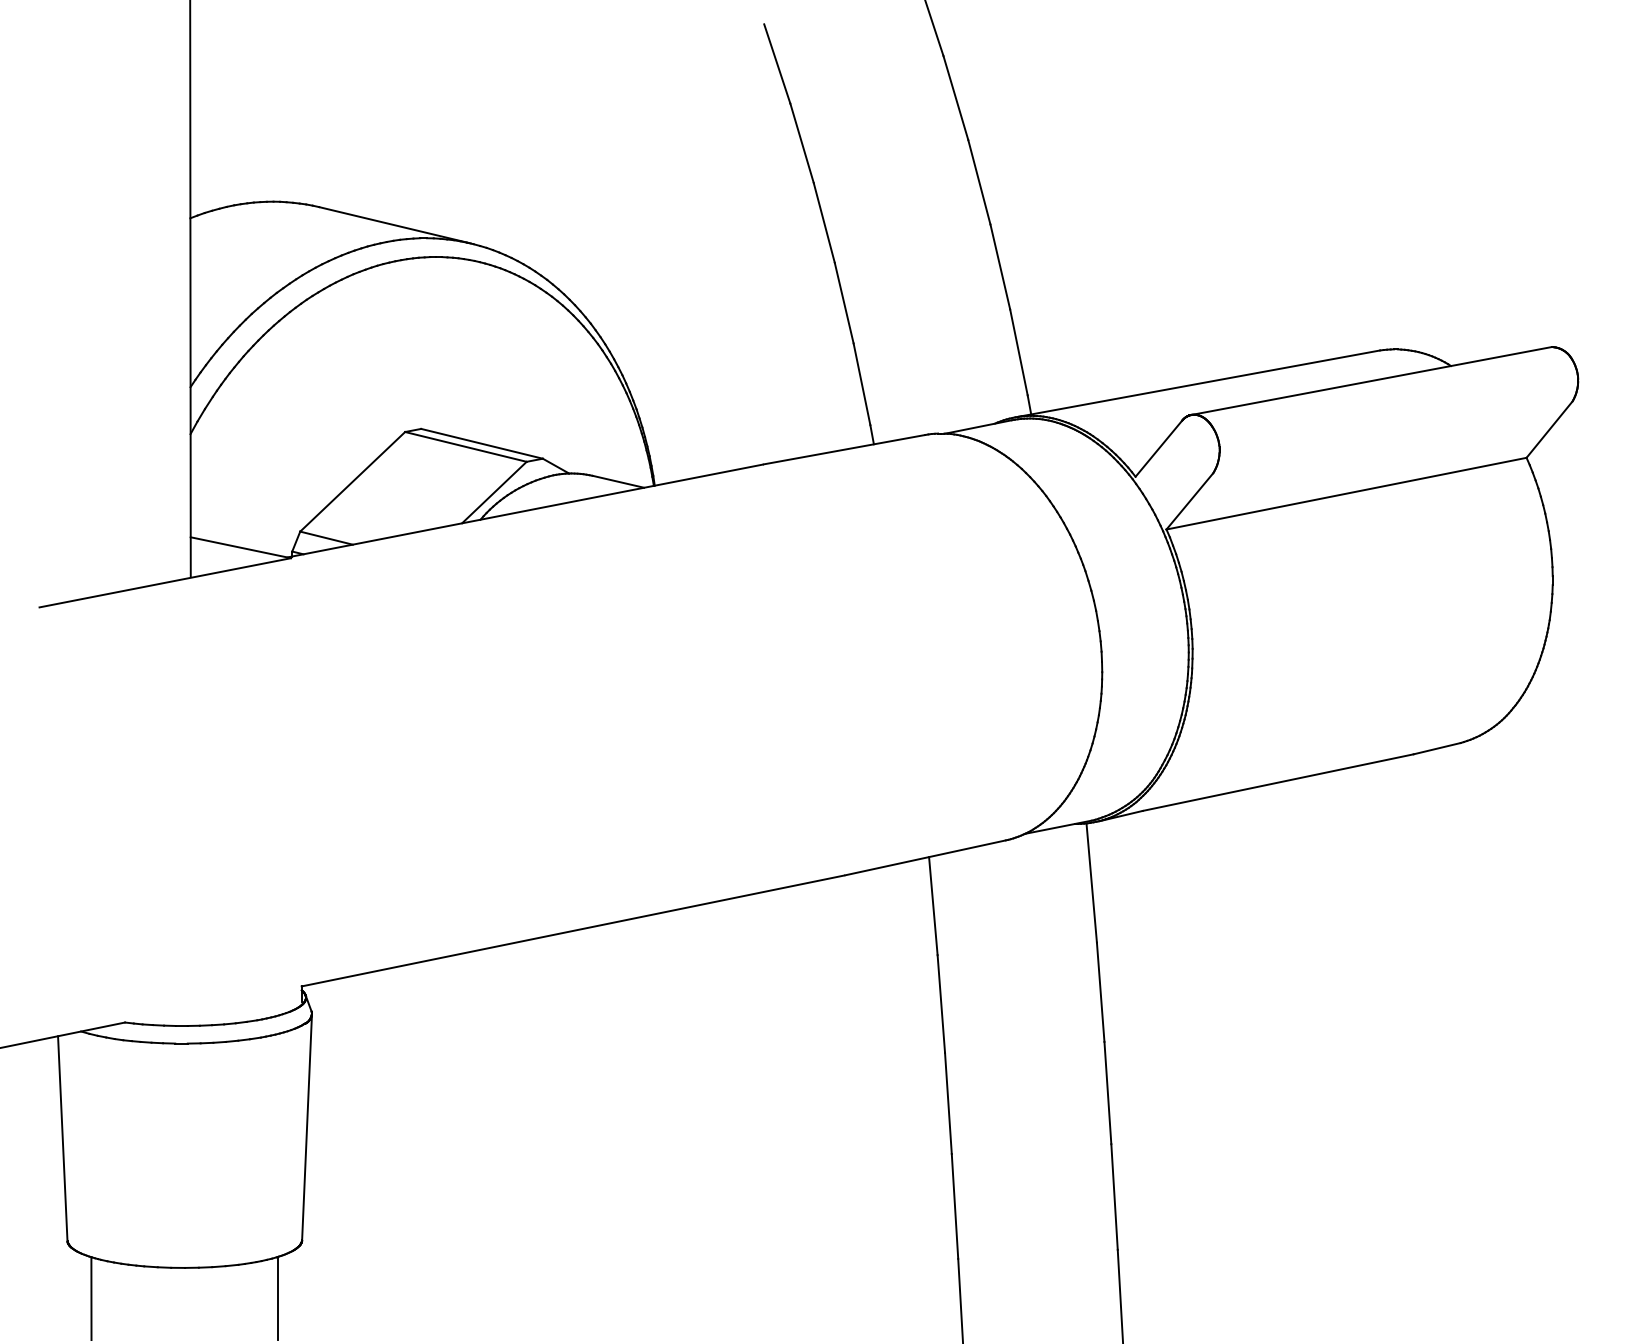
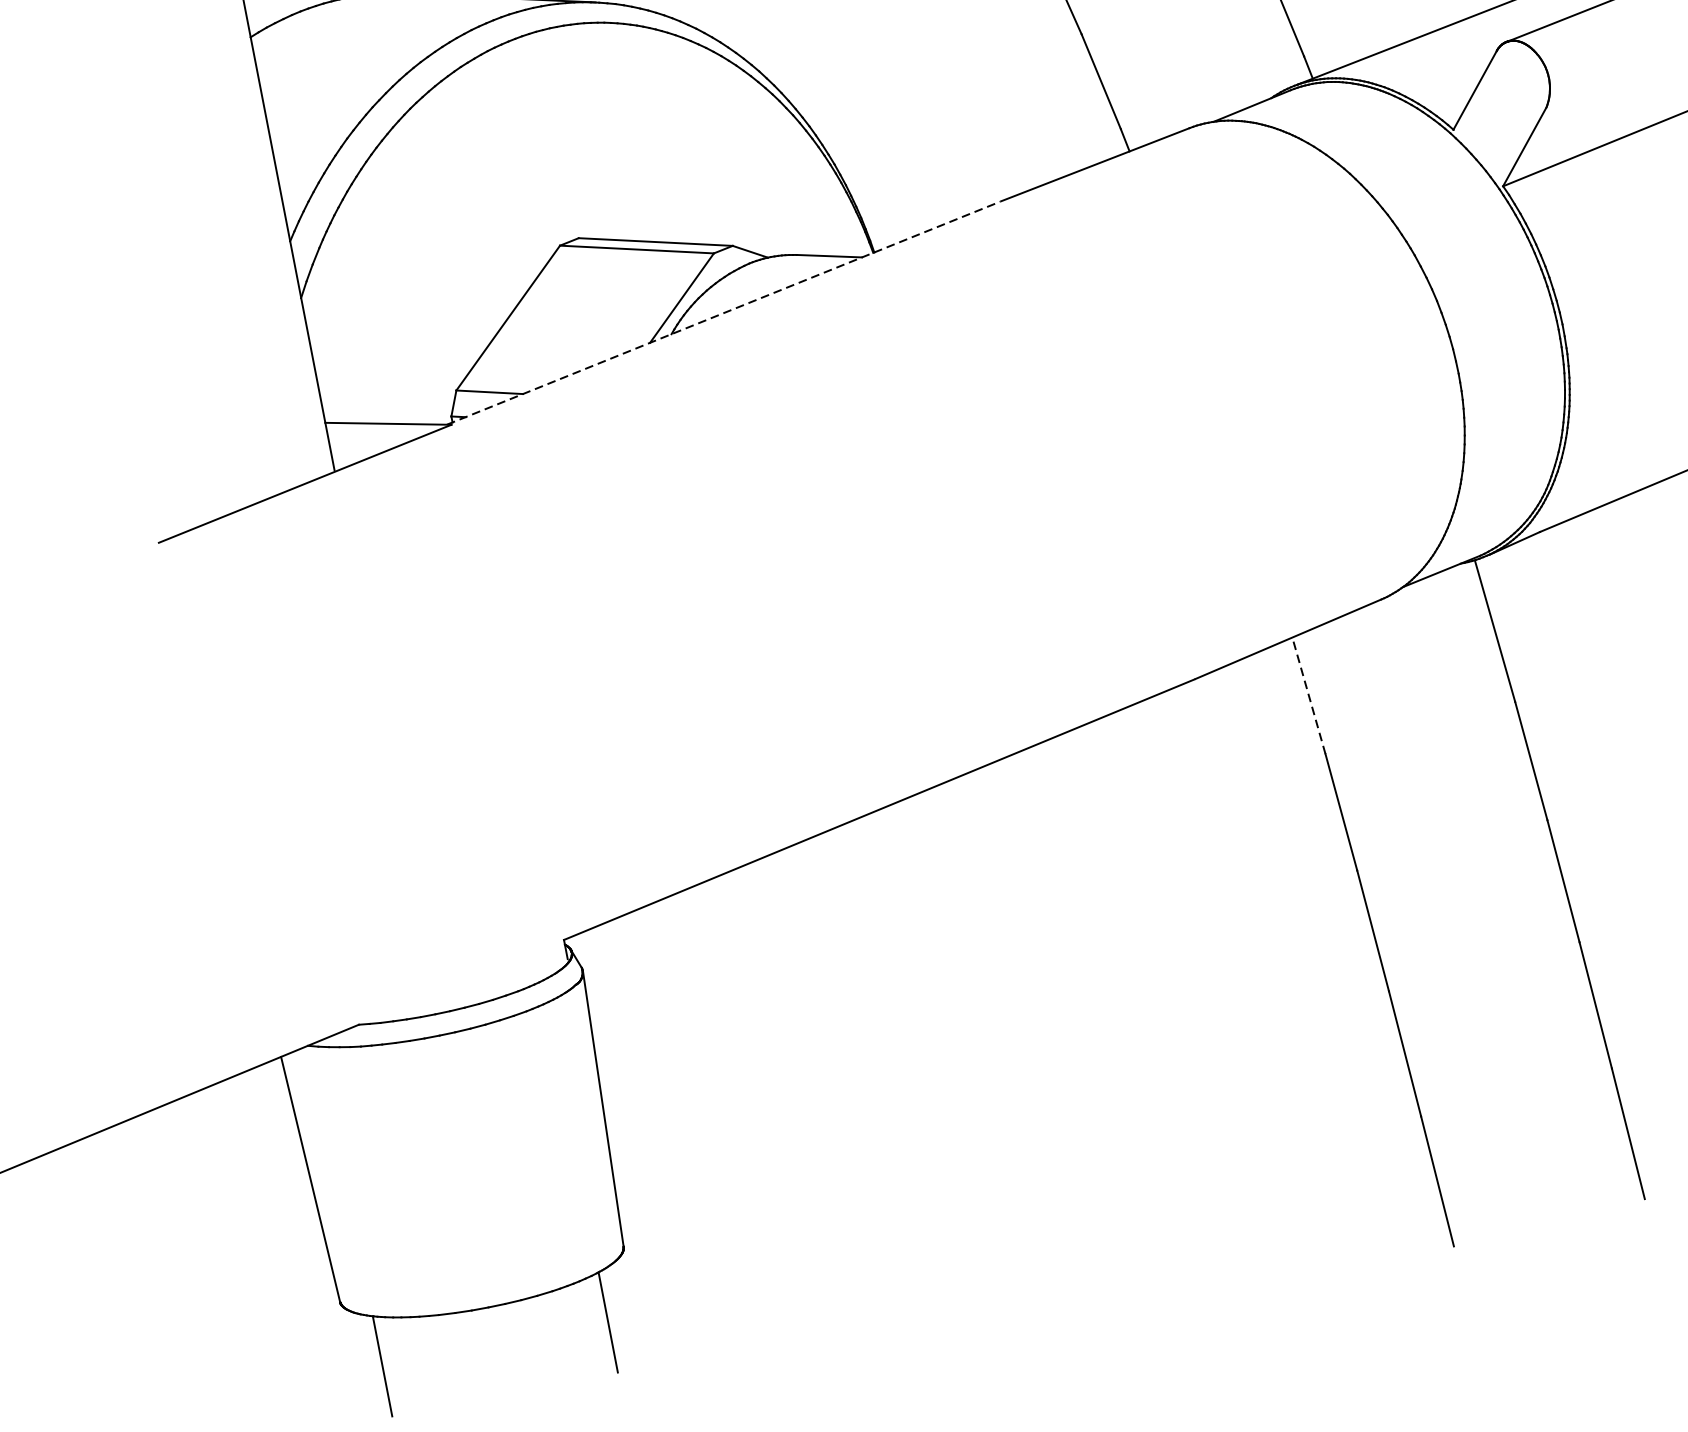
line: (525, 510) -> (723, 312), solid -> dashed
line: (933, 905) -> (1308, 695), solid -> dashed

